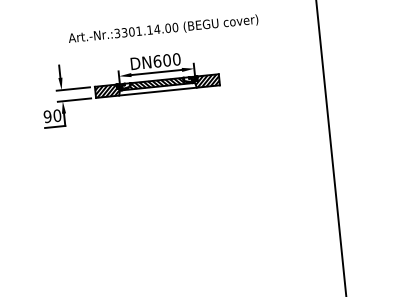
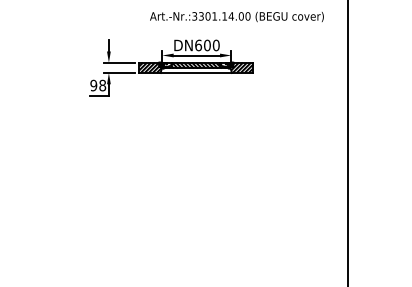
text: (162, 28) -> (236, 16), moved
text: (57, 115) -> (102, 85), 90 -> 98

